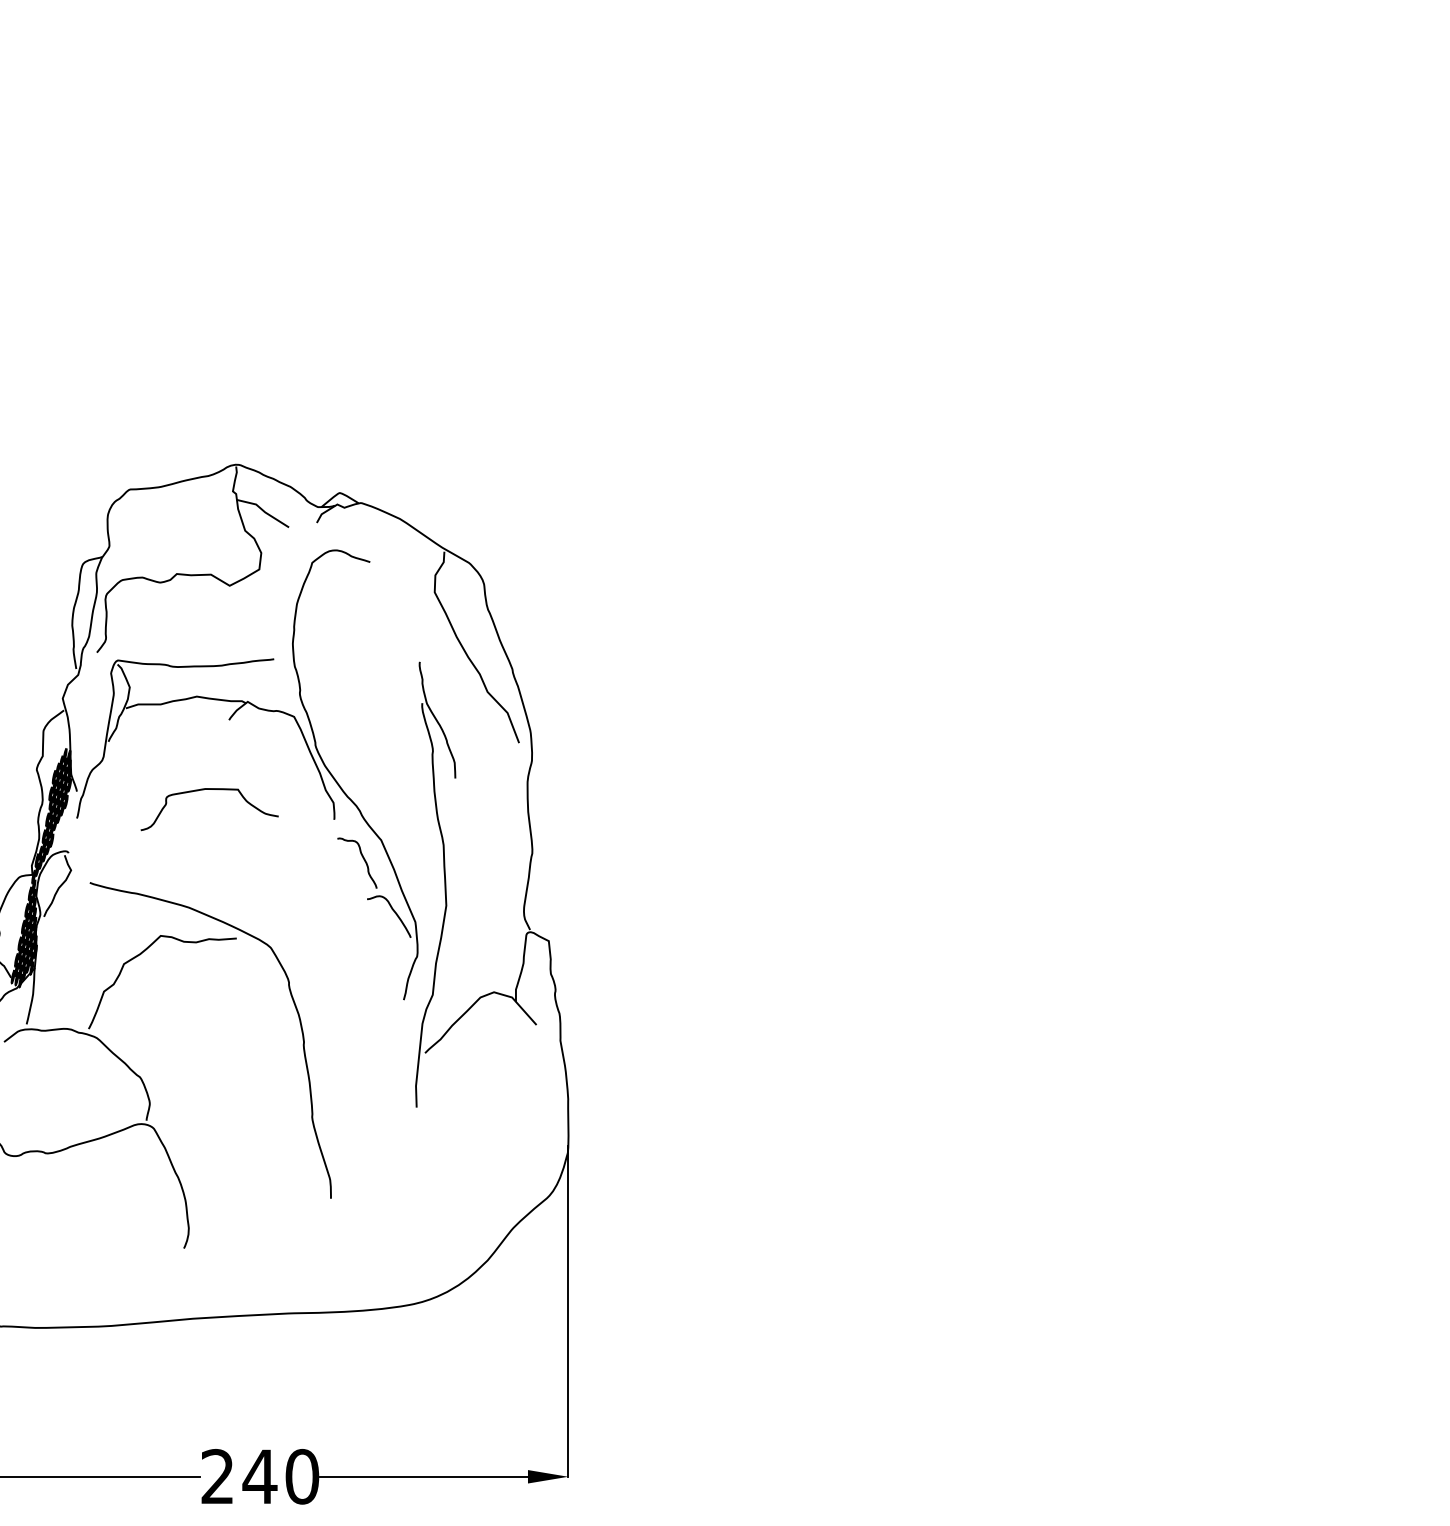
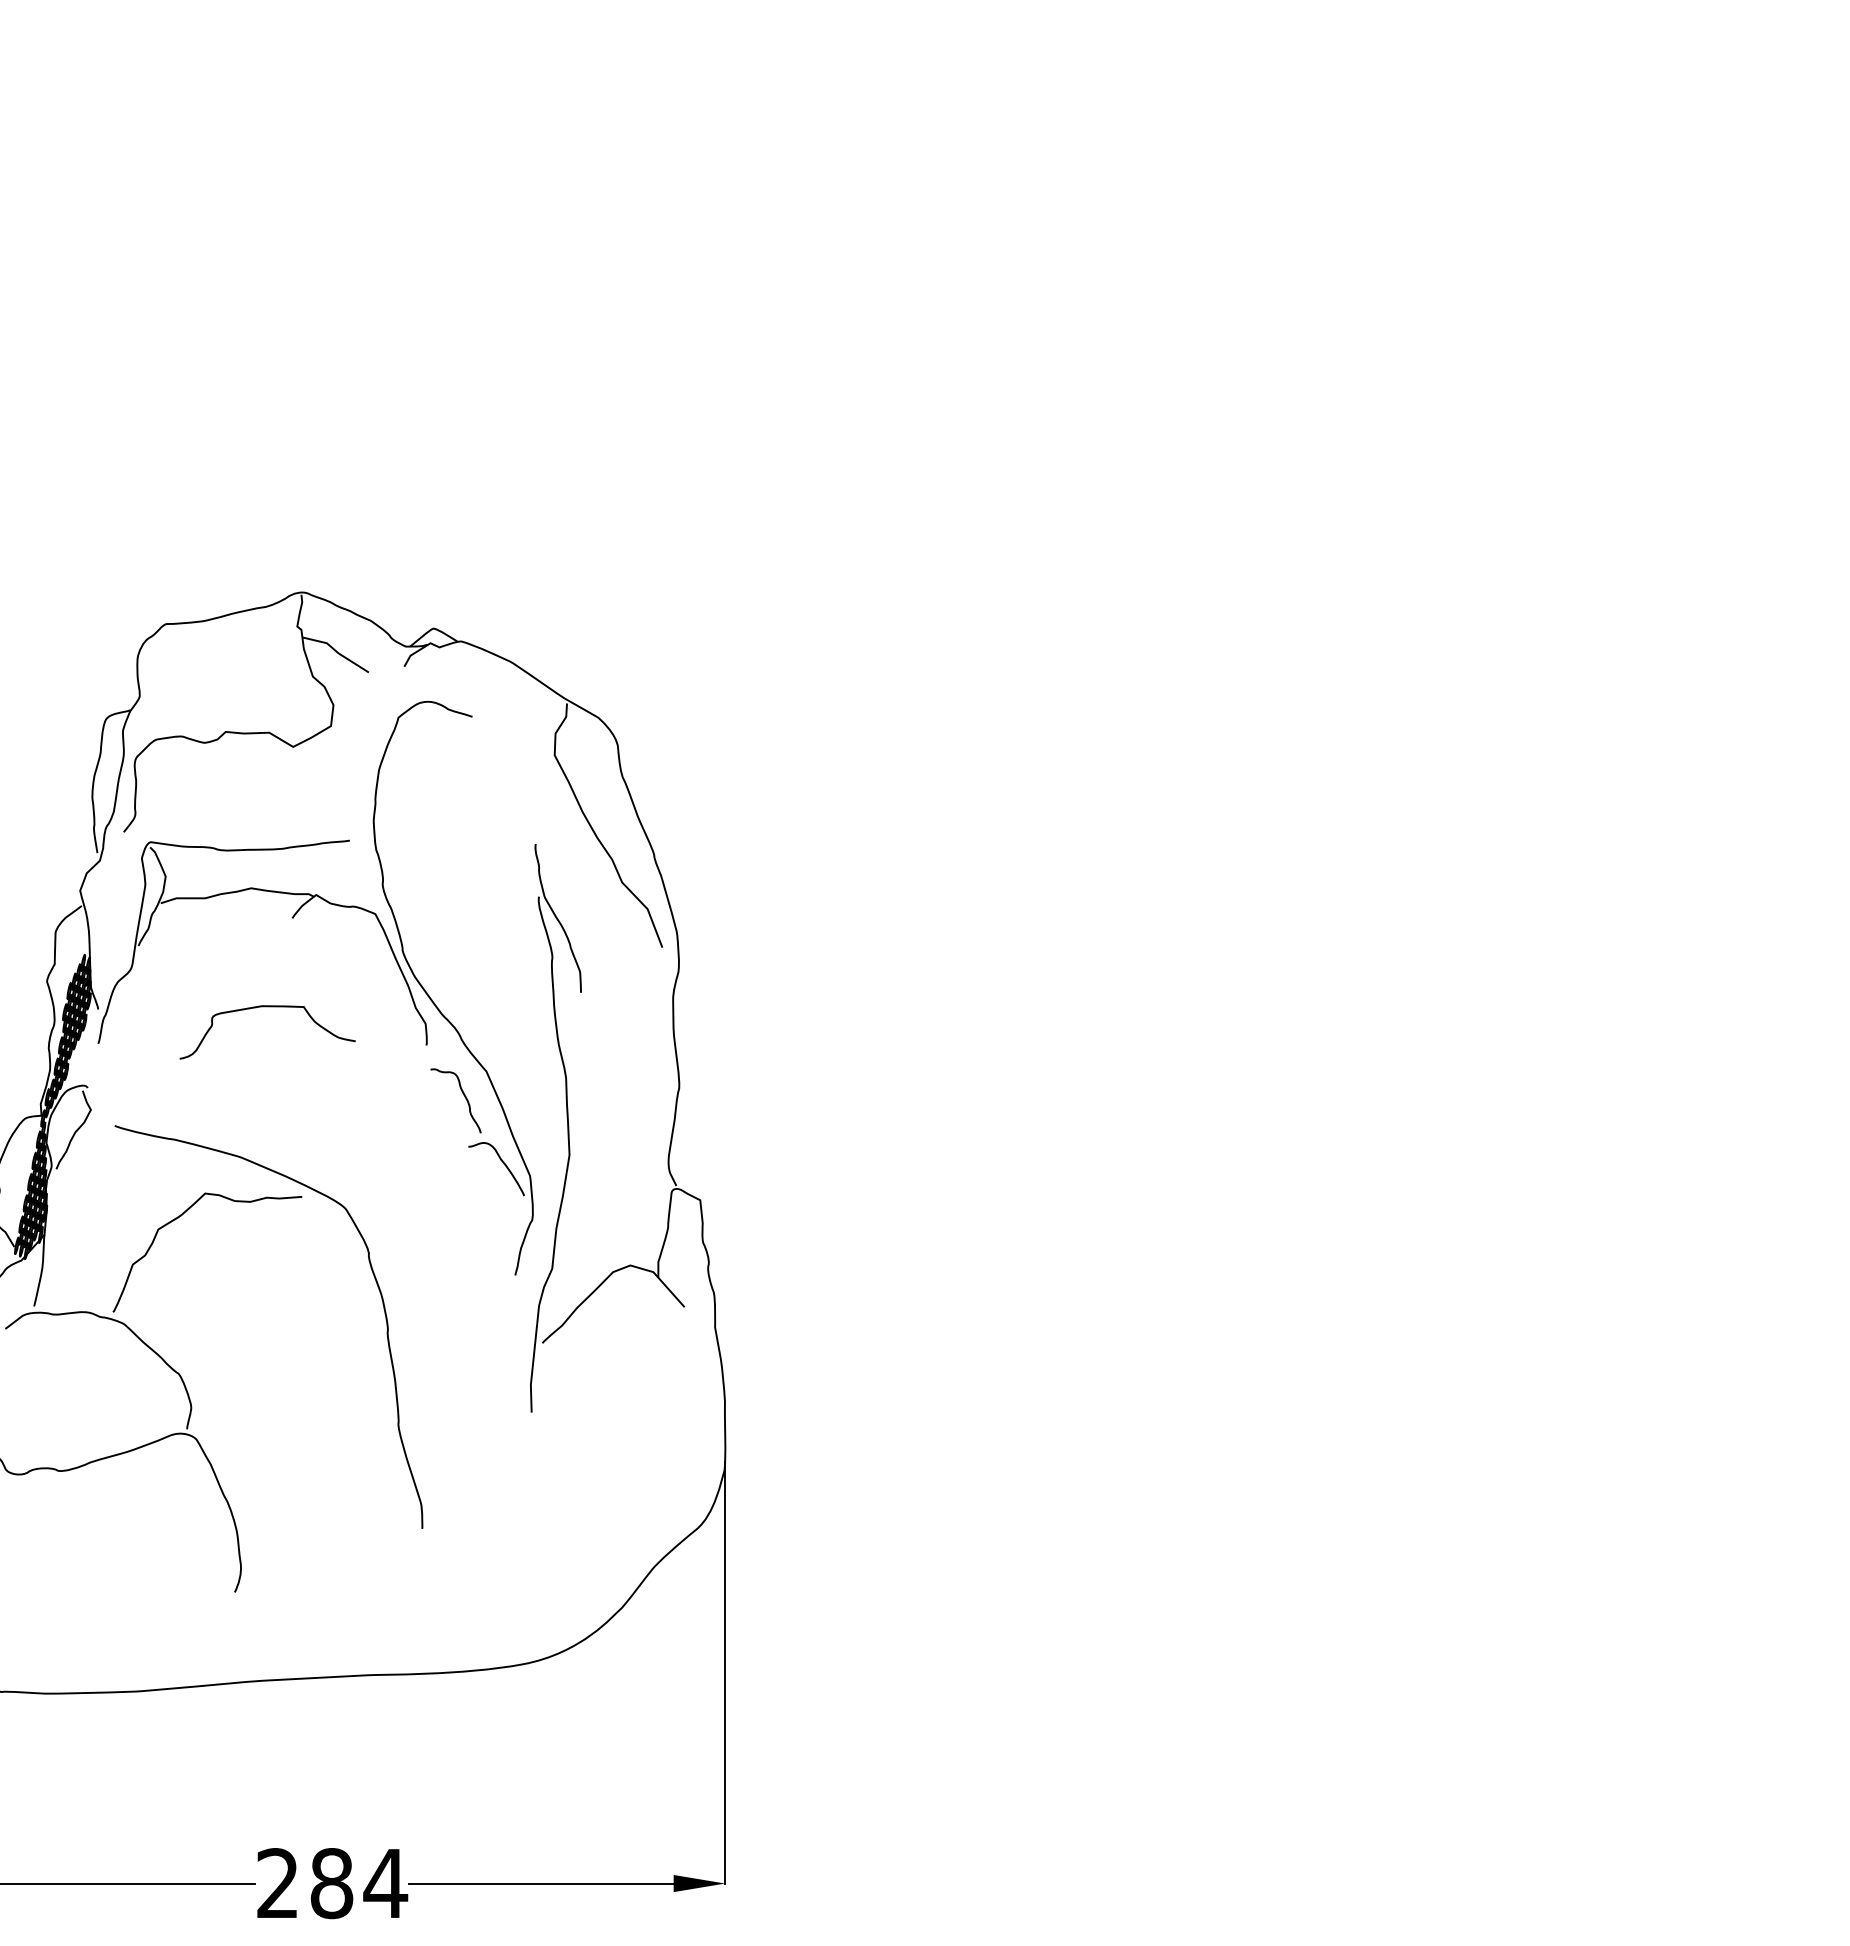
text: (280, 1476) -> (358, 1883), 240 -> 284

